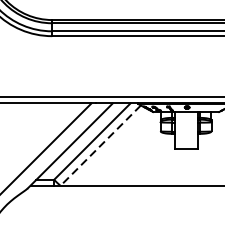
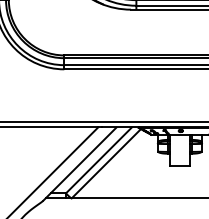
line: (101, 145) -> (106, 163), dashed -> solid

